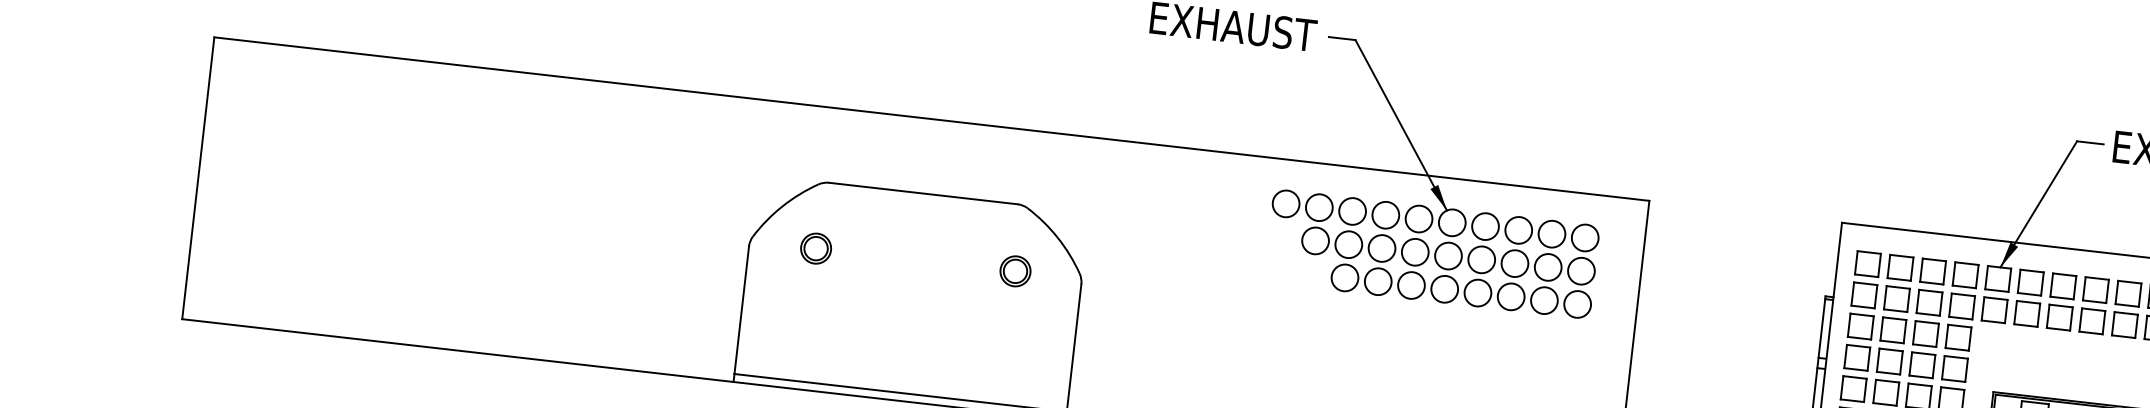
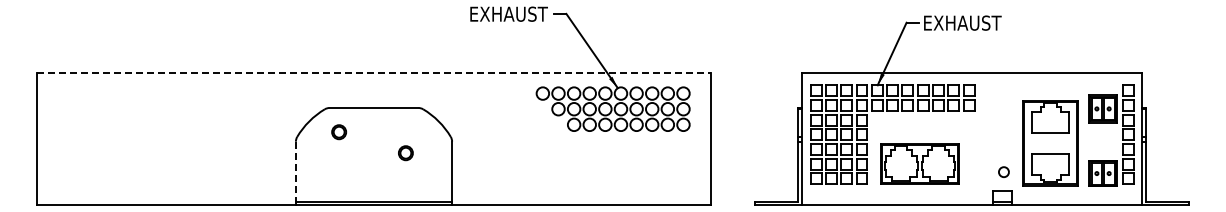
line: (932, 118) -> (374, 72), solid -> dashed
part: (816, 249) -> (339, 132), moved
part: (1014, 271) -> (405, 153), moved
line: (740, 309) -> (295, 171), solid -> dashed

